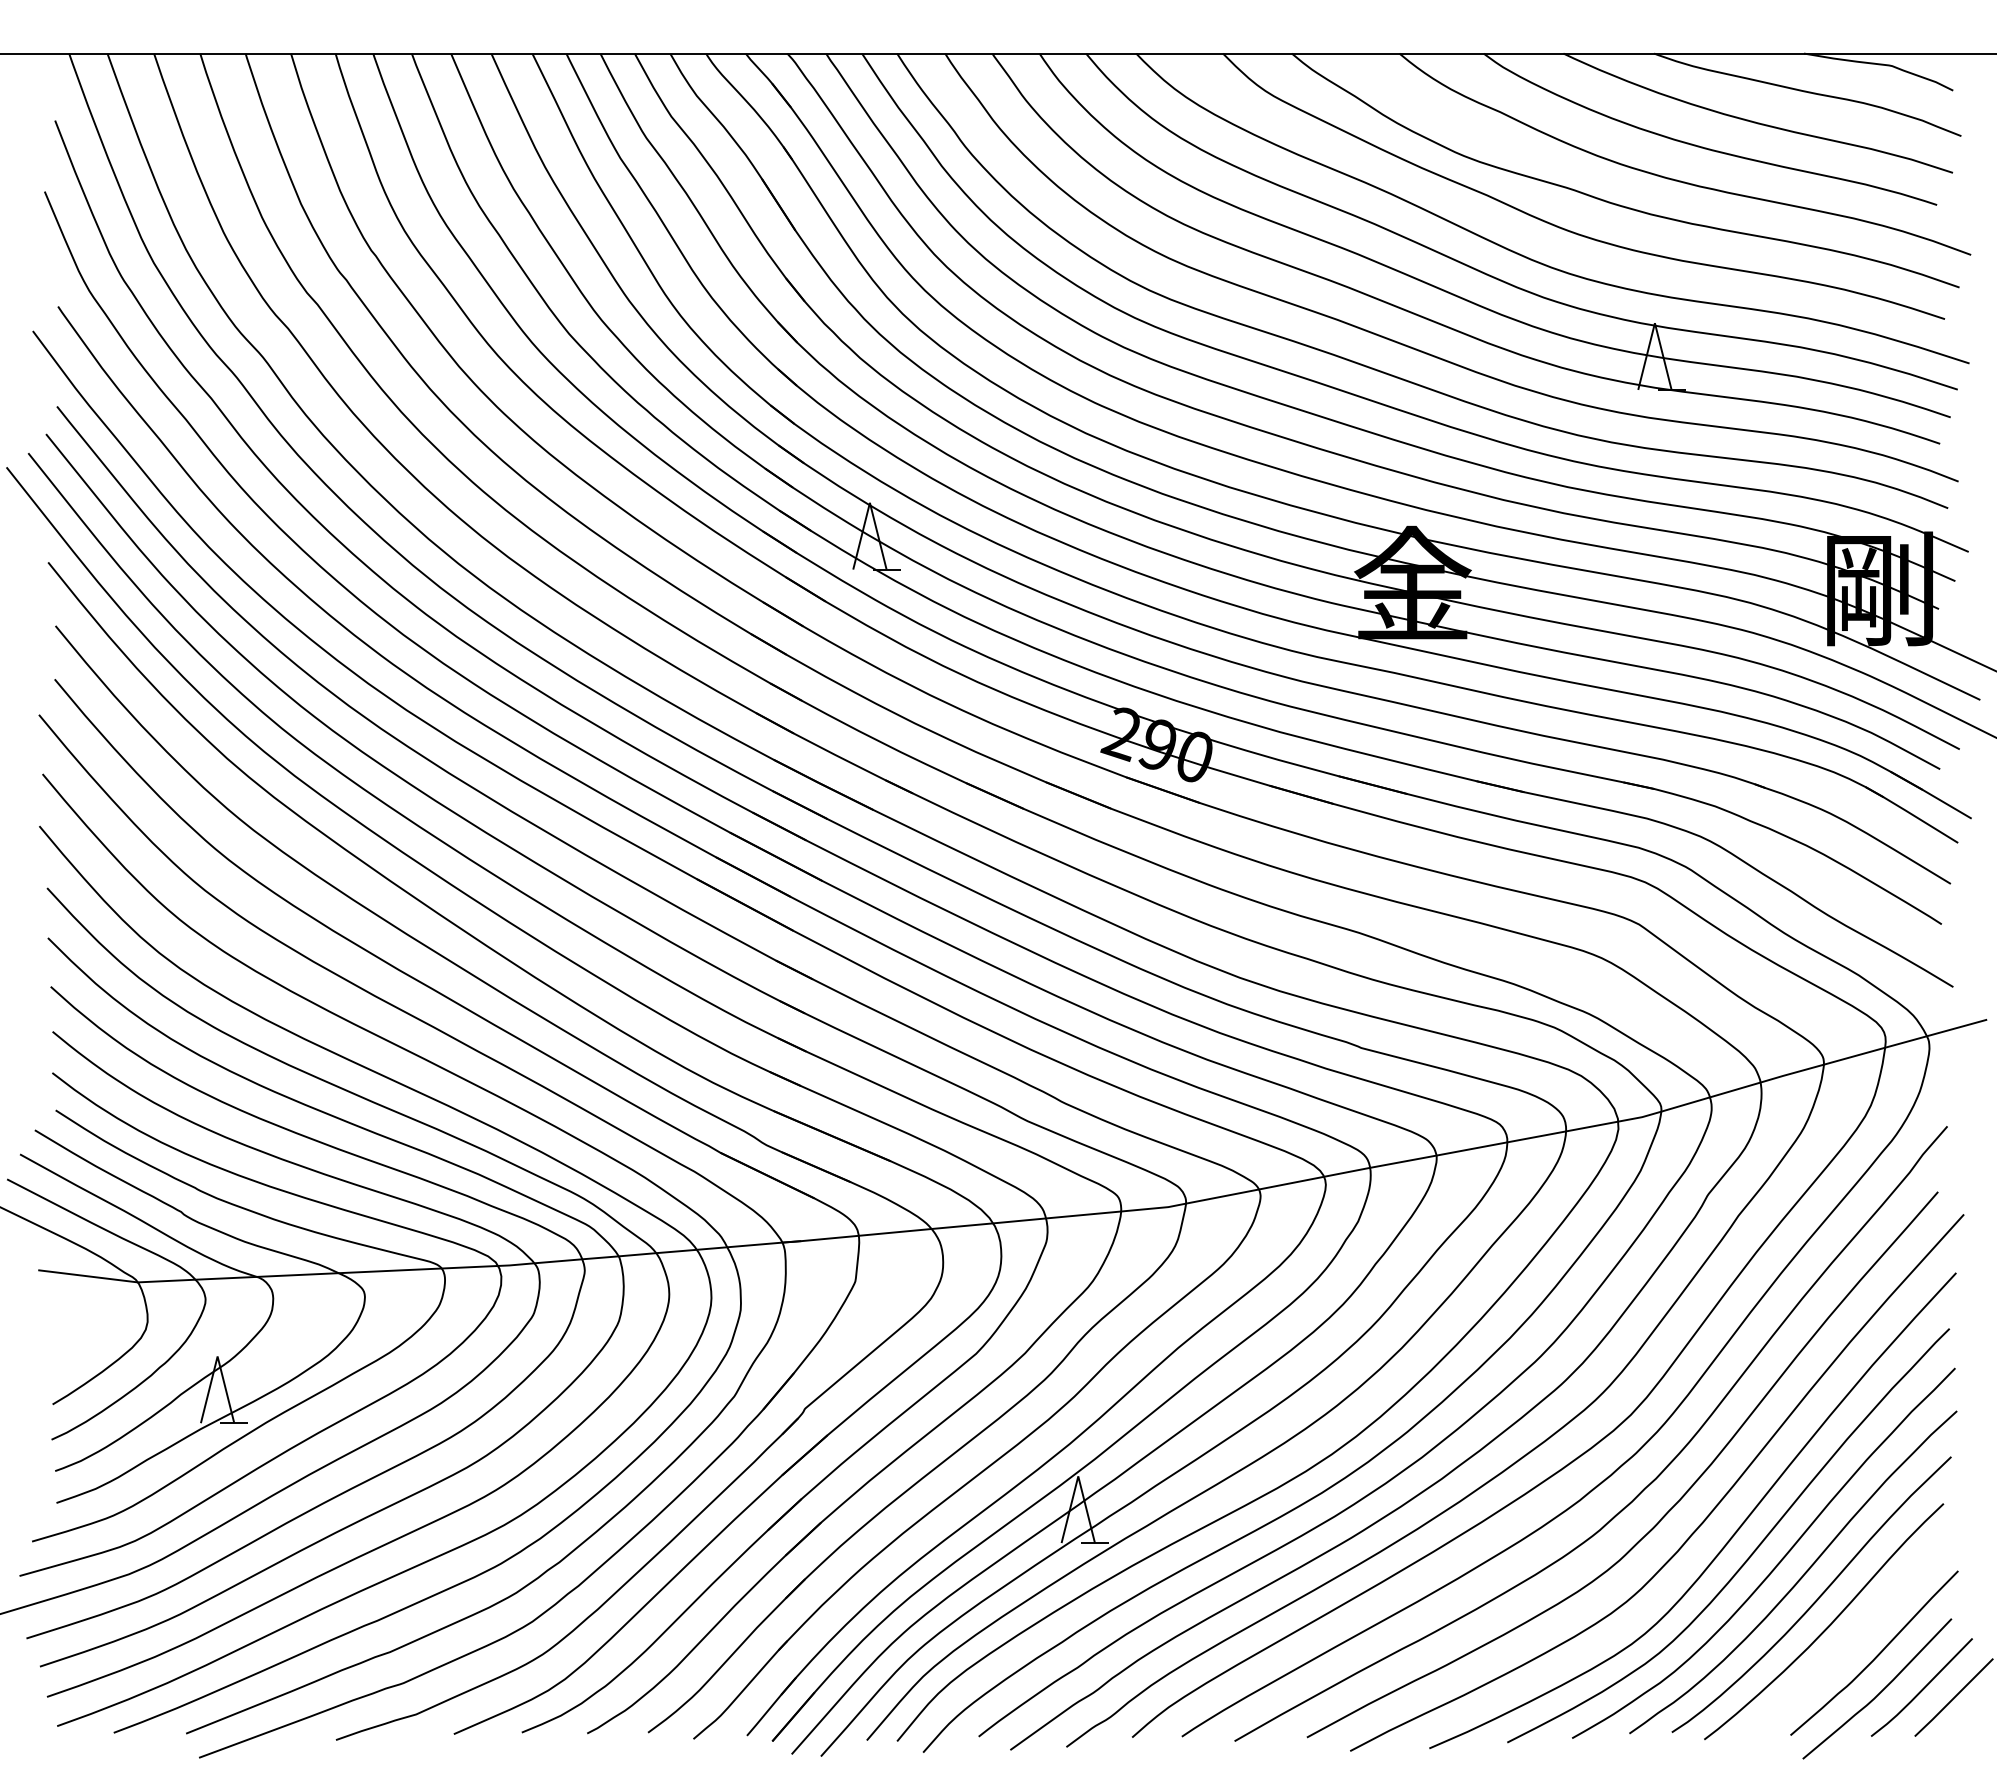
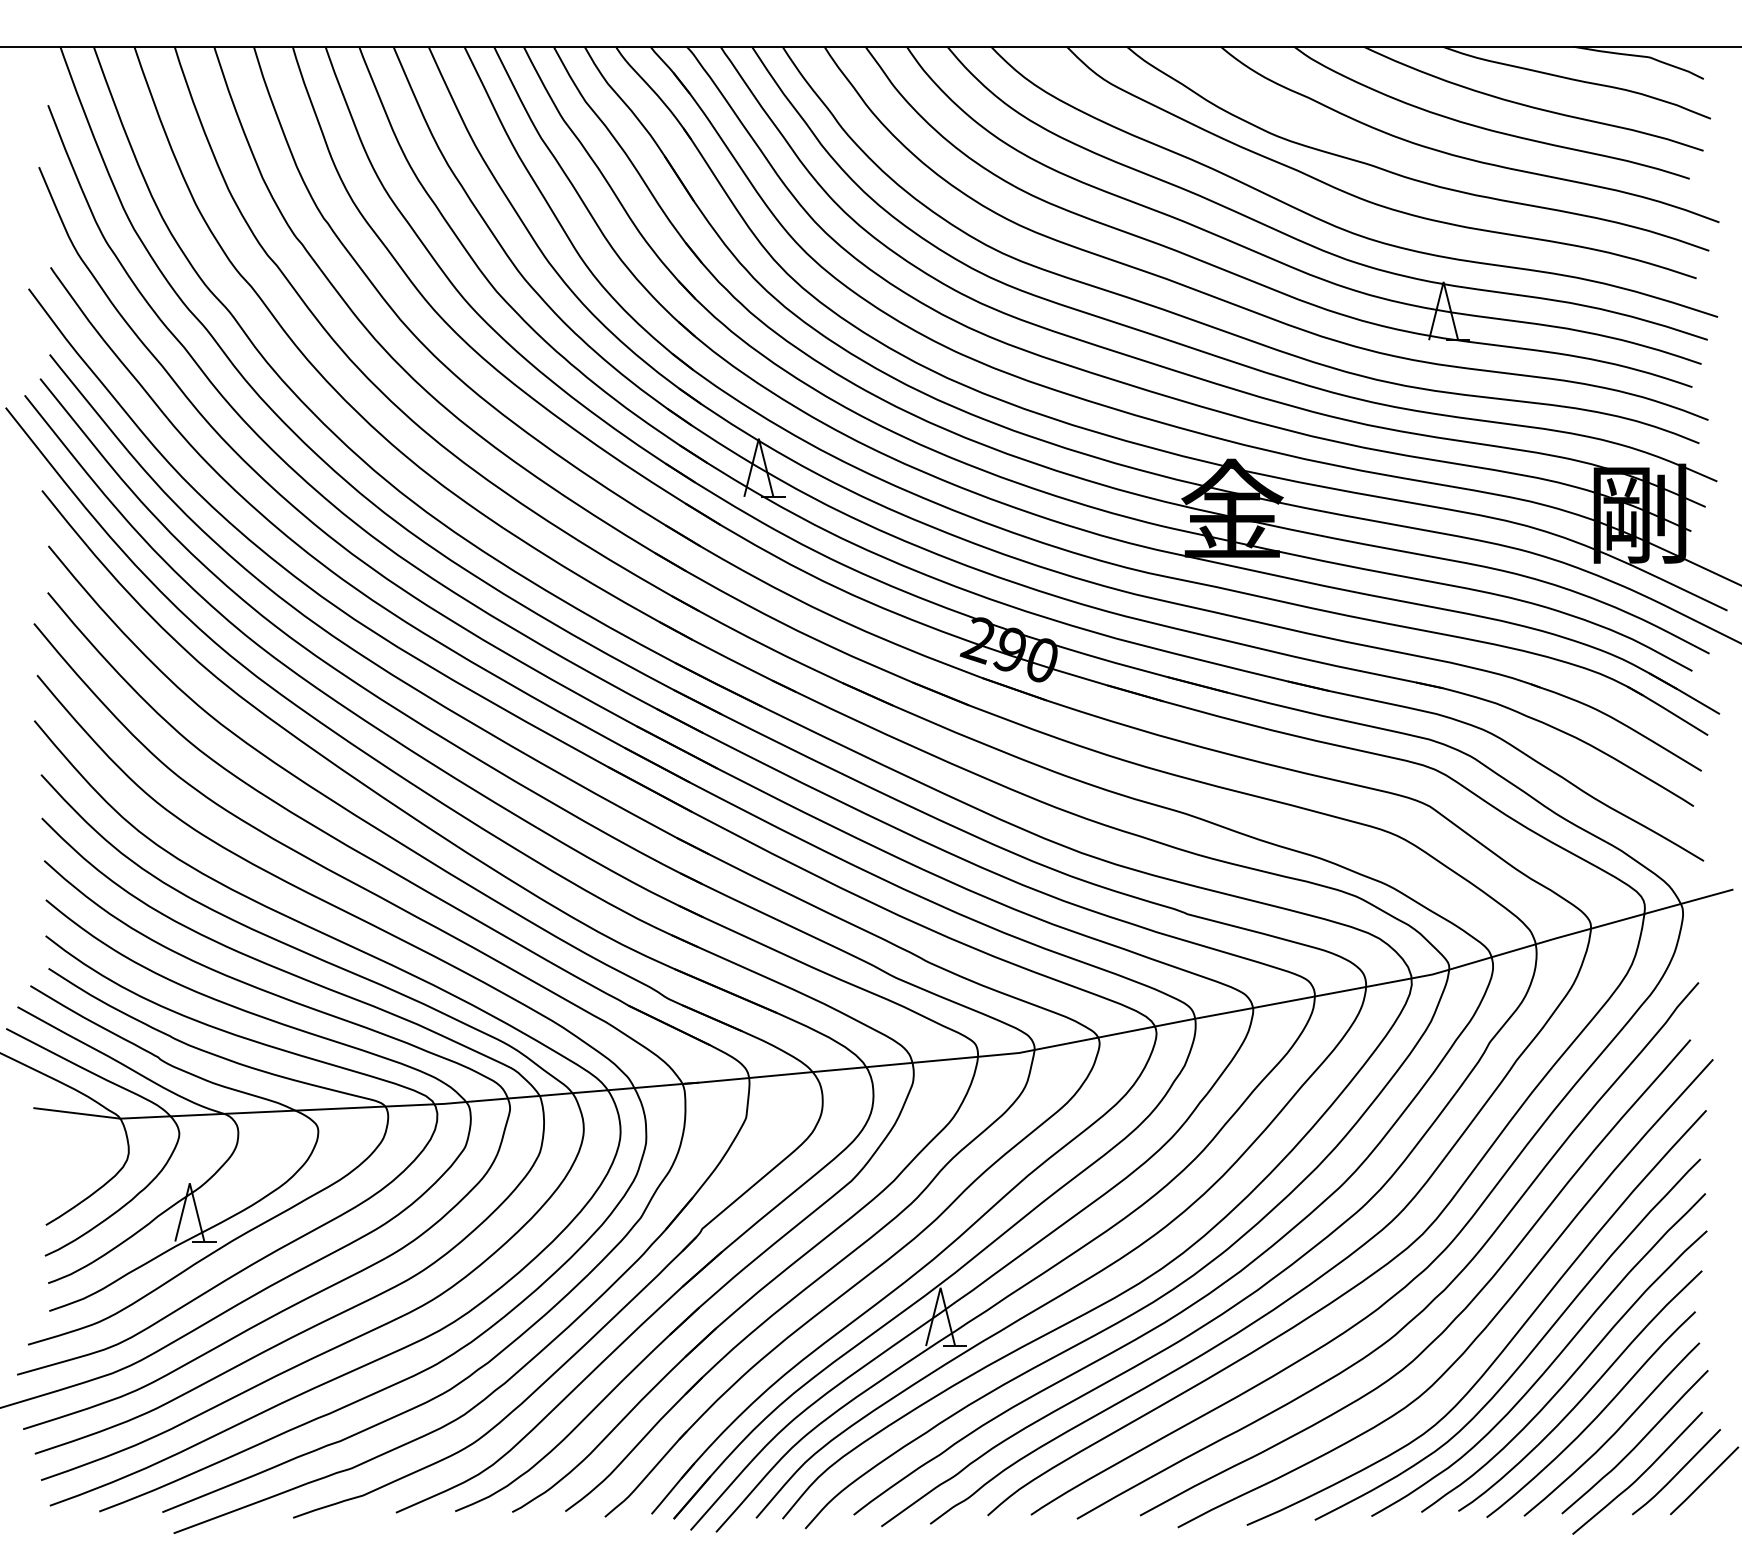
curve: (1851, 1641) -> (1615, 1431), added

